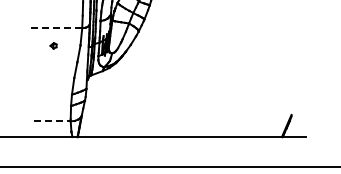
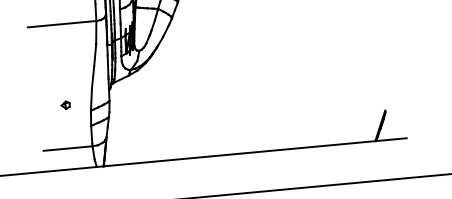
line: (56, 28) -> (62, 24), dashed -> solid
part: (53, 45) -> (65, 104), moved
line: (52, 121) -> (68, 148), dashed -> solid

